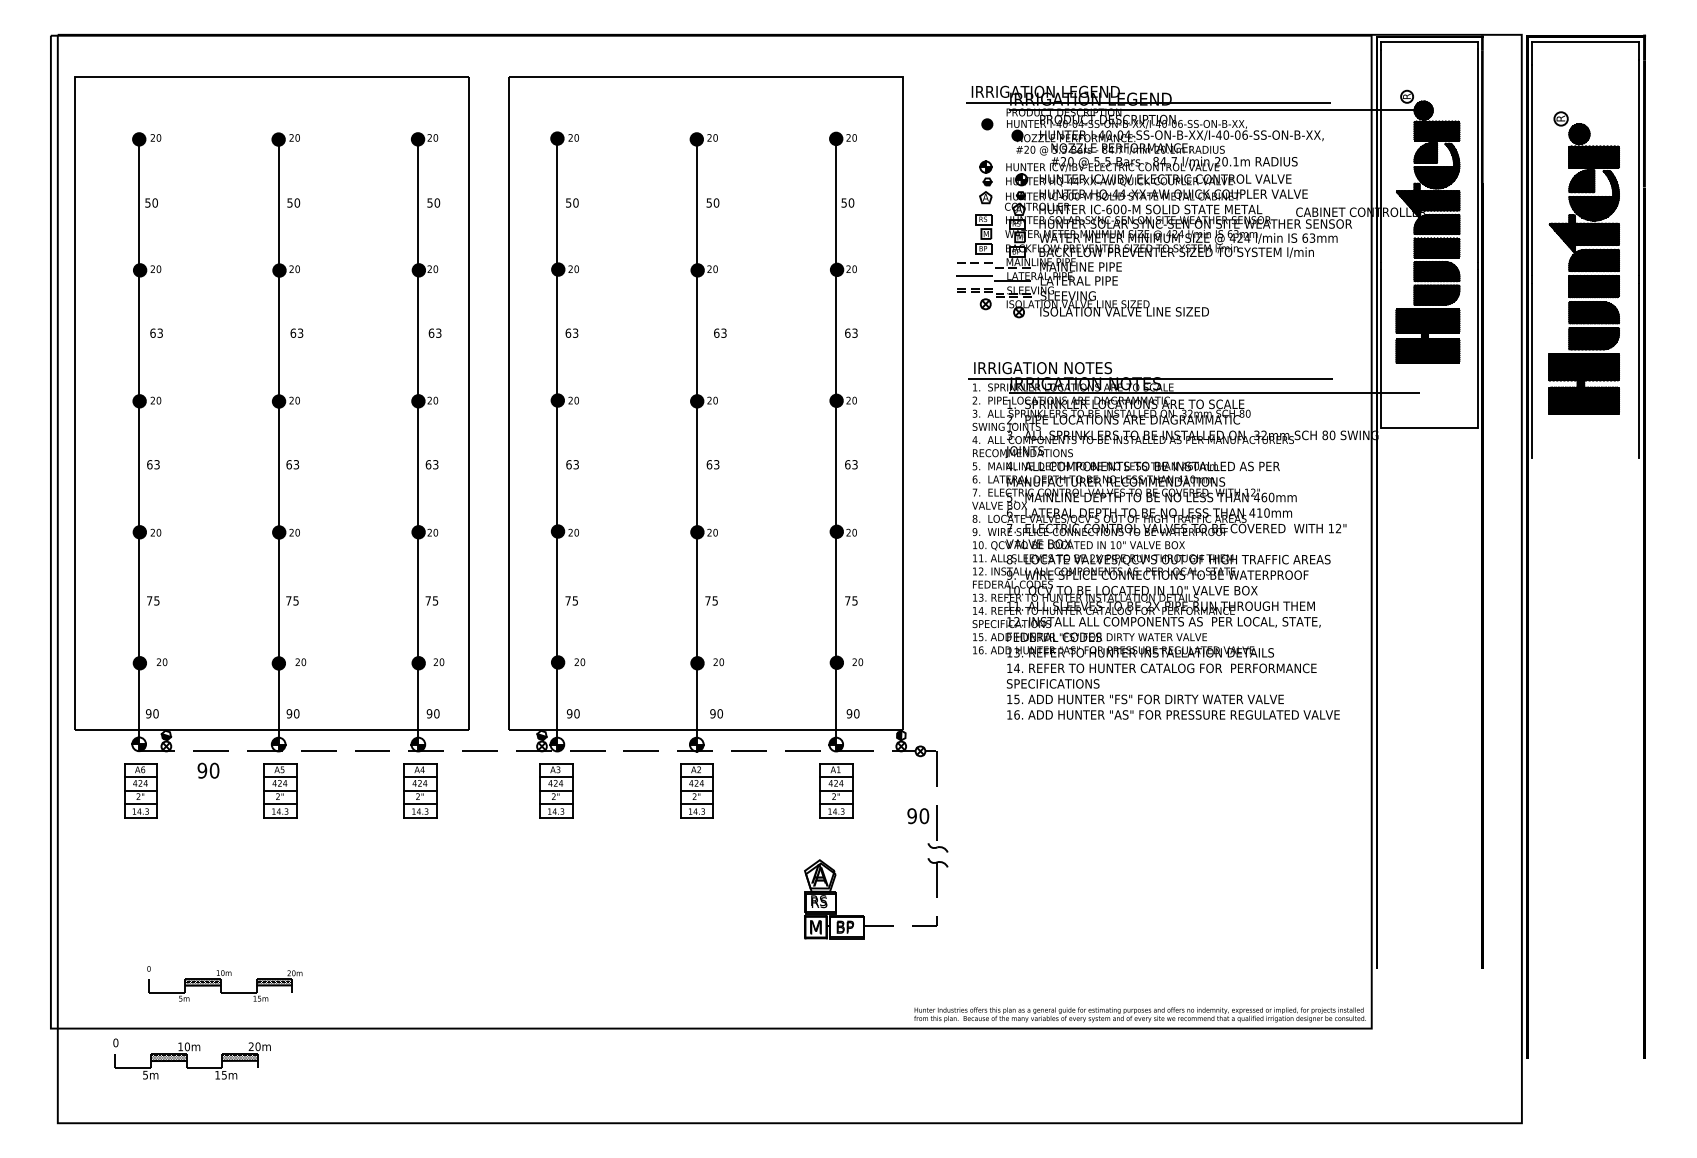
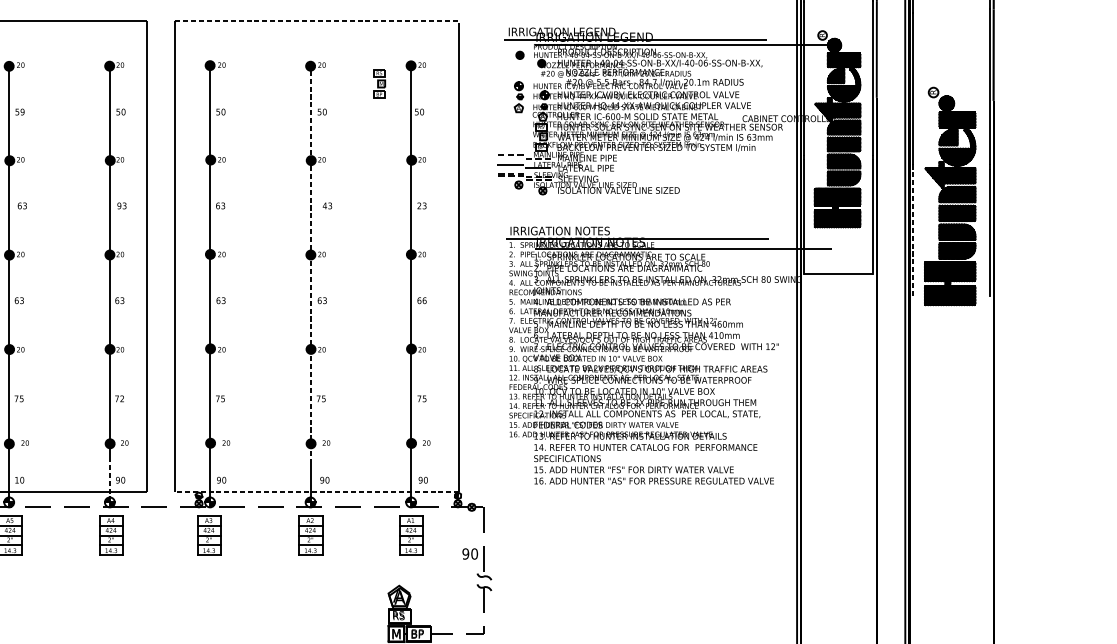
line: (710, 77) -> (320, 21), solid -> dashed
text: (296, 202) -> (22, 111), 50 -> 59
part: (983, 234) -> (379, 84), moved
part: (1583, 262) -> (949, 196), moved
text: (431, 332) -> (119, 205), 63 -> 93
text: (716, 332) -> (324, 205), 63 -> 43
text: (847, 332) -> (419, 205), 63 -> 23
line: (1532, 370) -> (912, 232), solid -> dashed
line: (696, 415) -> (310, 265), solid -> dashed
text: (854, 464) -> (424, 300), 63 -> 66
text: (435, 600) -> (122, 398), 75 -> 72
line: (418, 708) -> (109, 476), solid -> dashed
text: (289, 713) -> (17, 480), 90 -> 10
line: (705, 729) -> (316, 491), solid -> dashed

